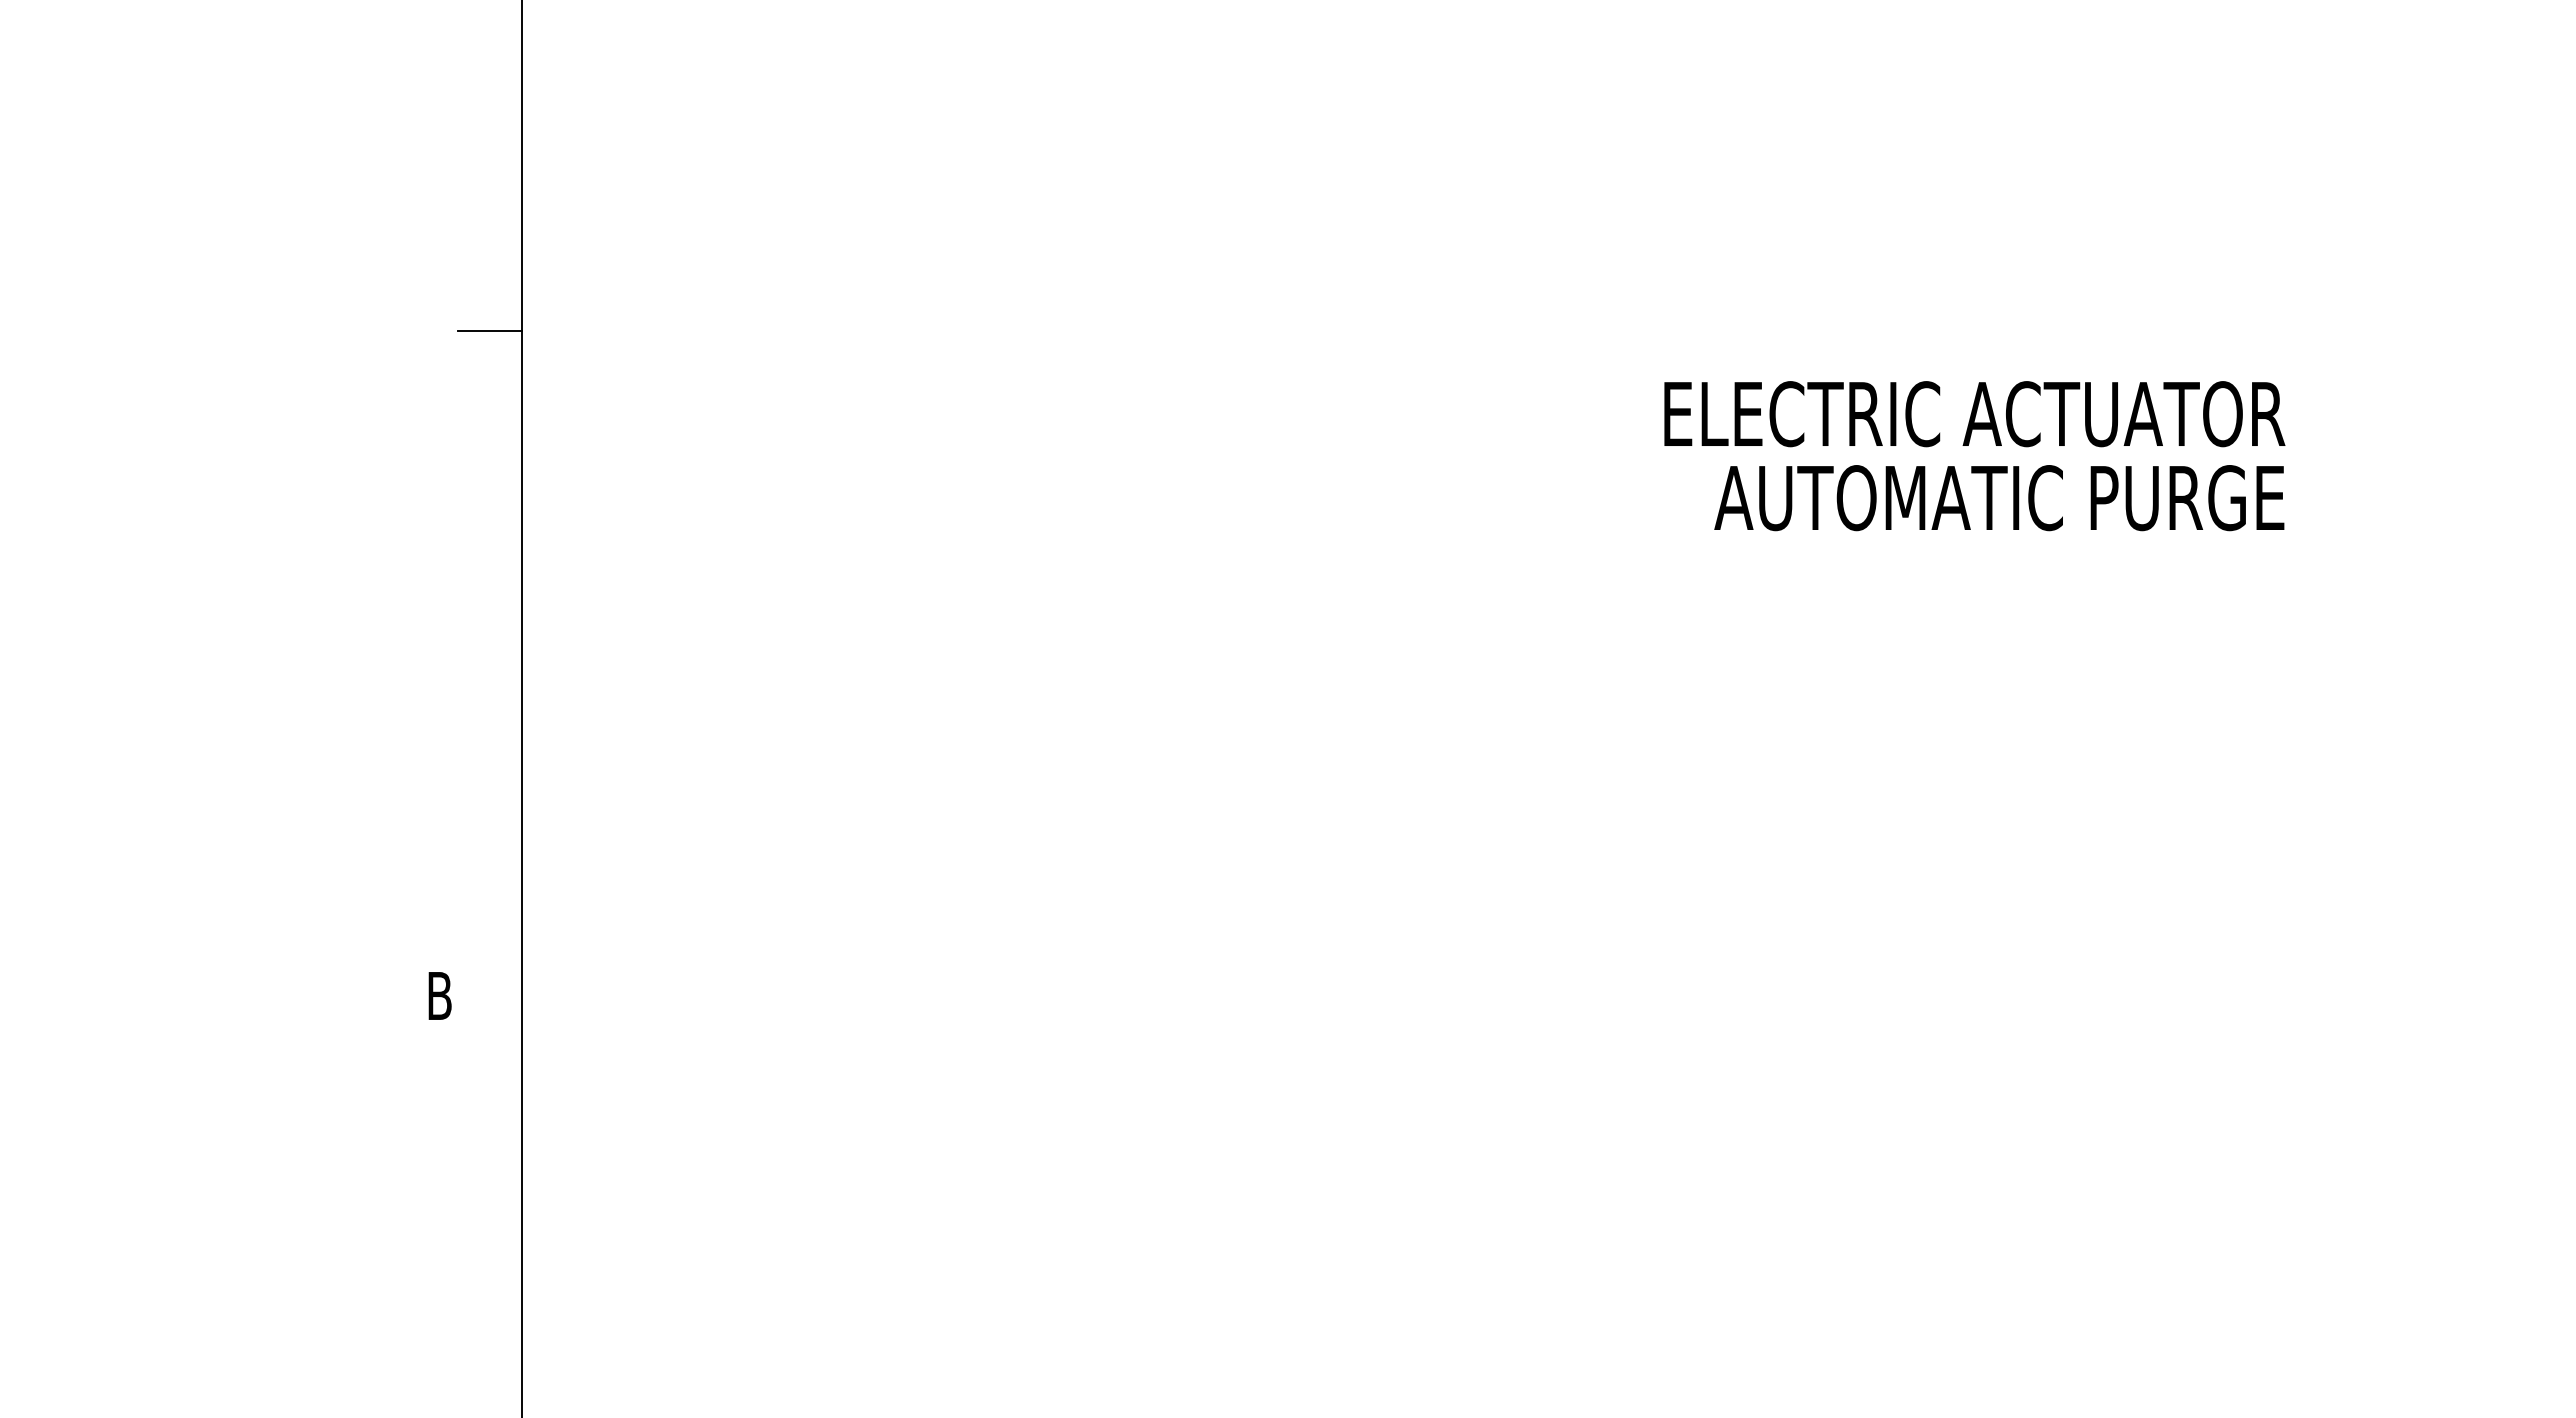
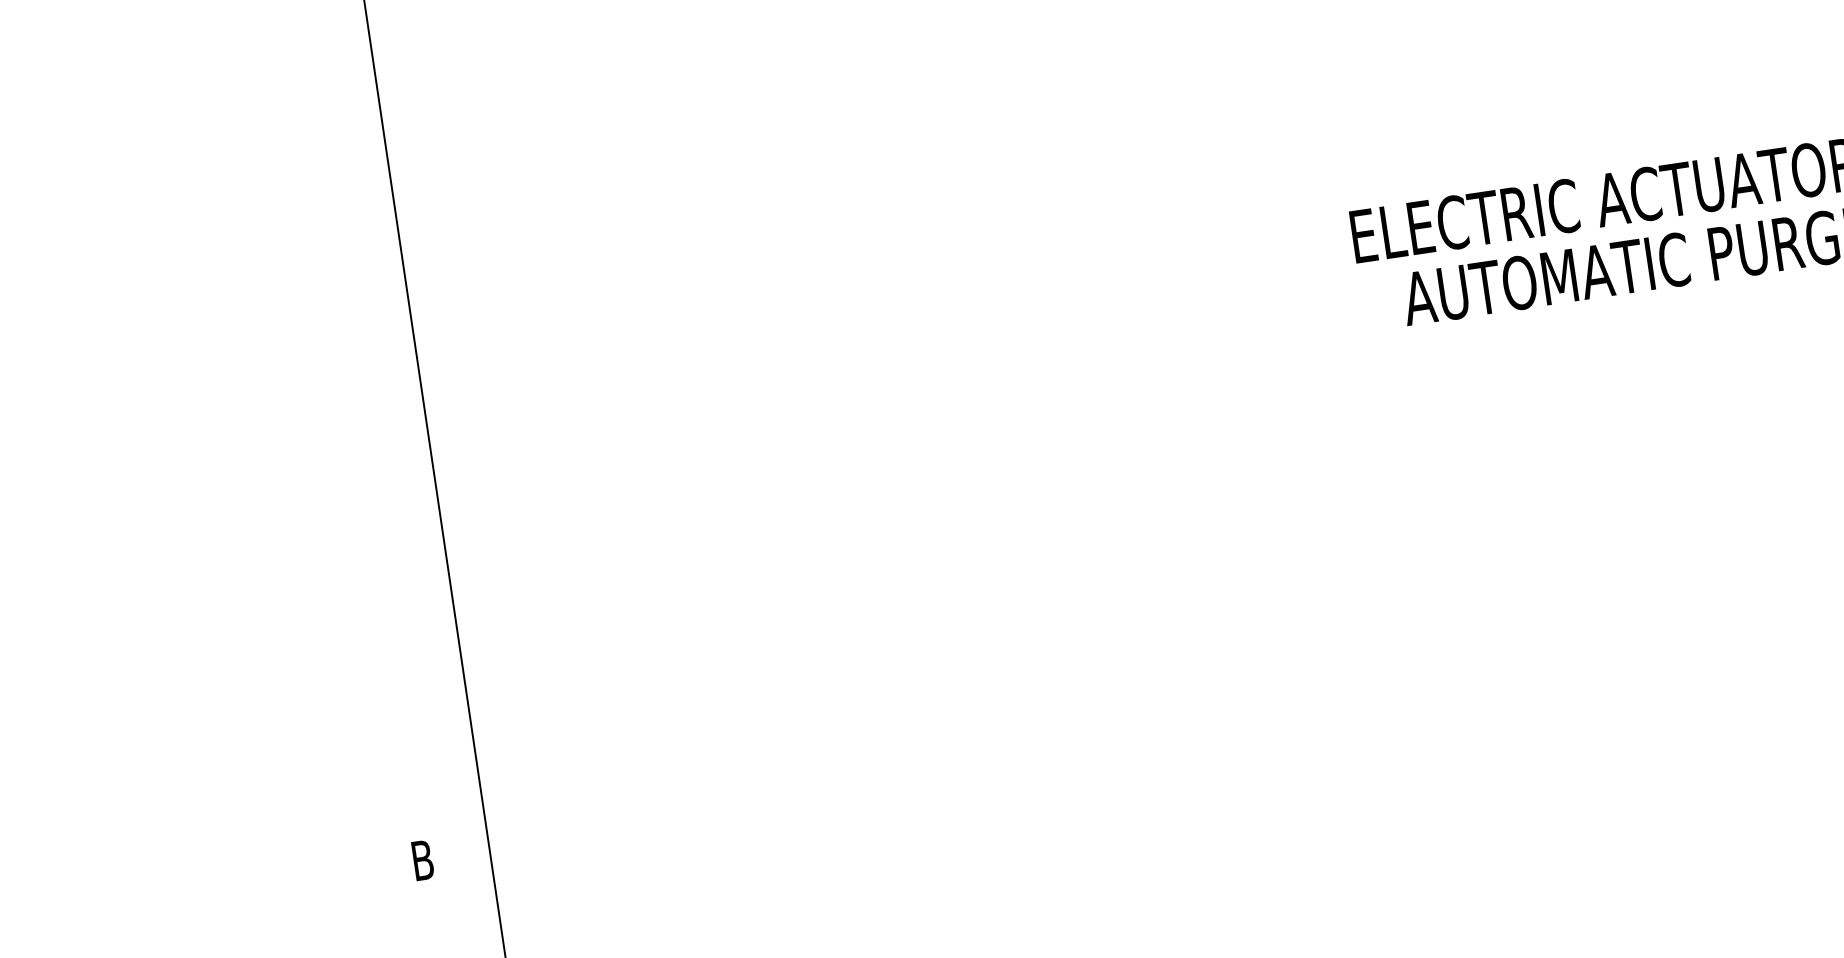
line: (489, 331) -> (383, 311), removed

